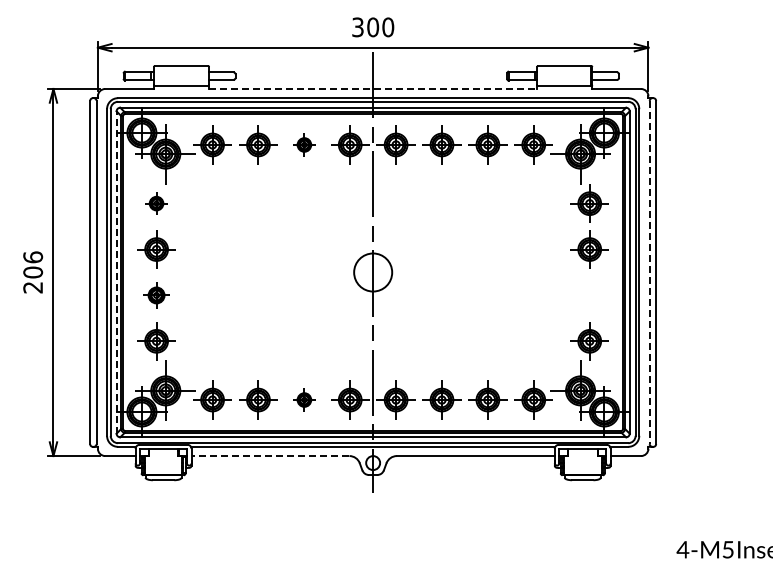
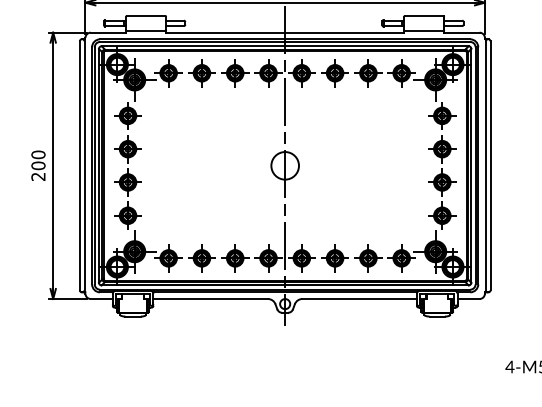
line: (373, 88) -> (285, 32), dashed -> solid
part: (304, 144) -> (235, 72), size x1.67
part: (156, 203) -> (127, 115), size x1.67
text: (32, 257) -> (37, 154), 206 -> 200
line: (116, 272) -> (98, 165), dashed -> solid
line: (649, 272) -> (485, 165), dashed -> solid
part: (156, 295) -> (127, 182), size x1.43
part: (589, 295) -> (442, 182), added
part: (304, 399) -> (235, 257), size x1.67
line: (270, 456) -> (210, 299), dashed -> solid

